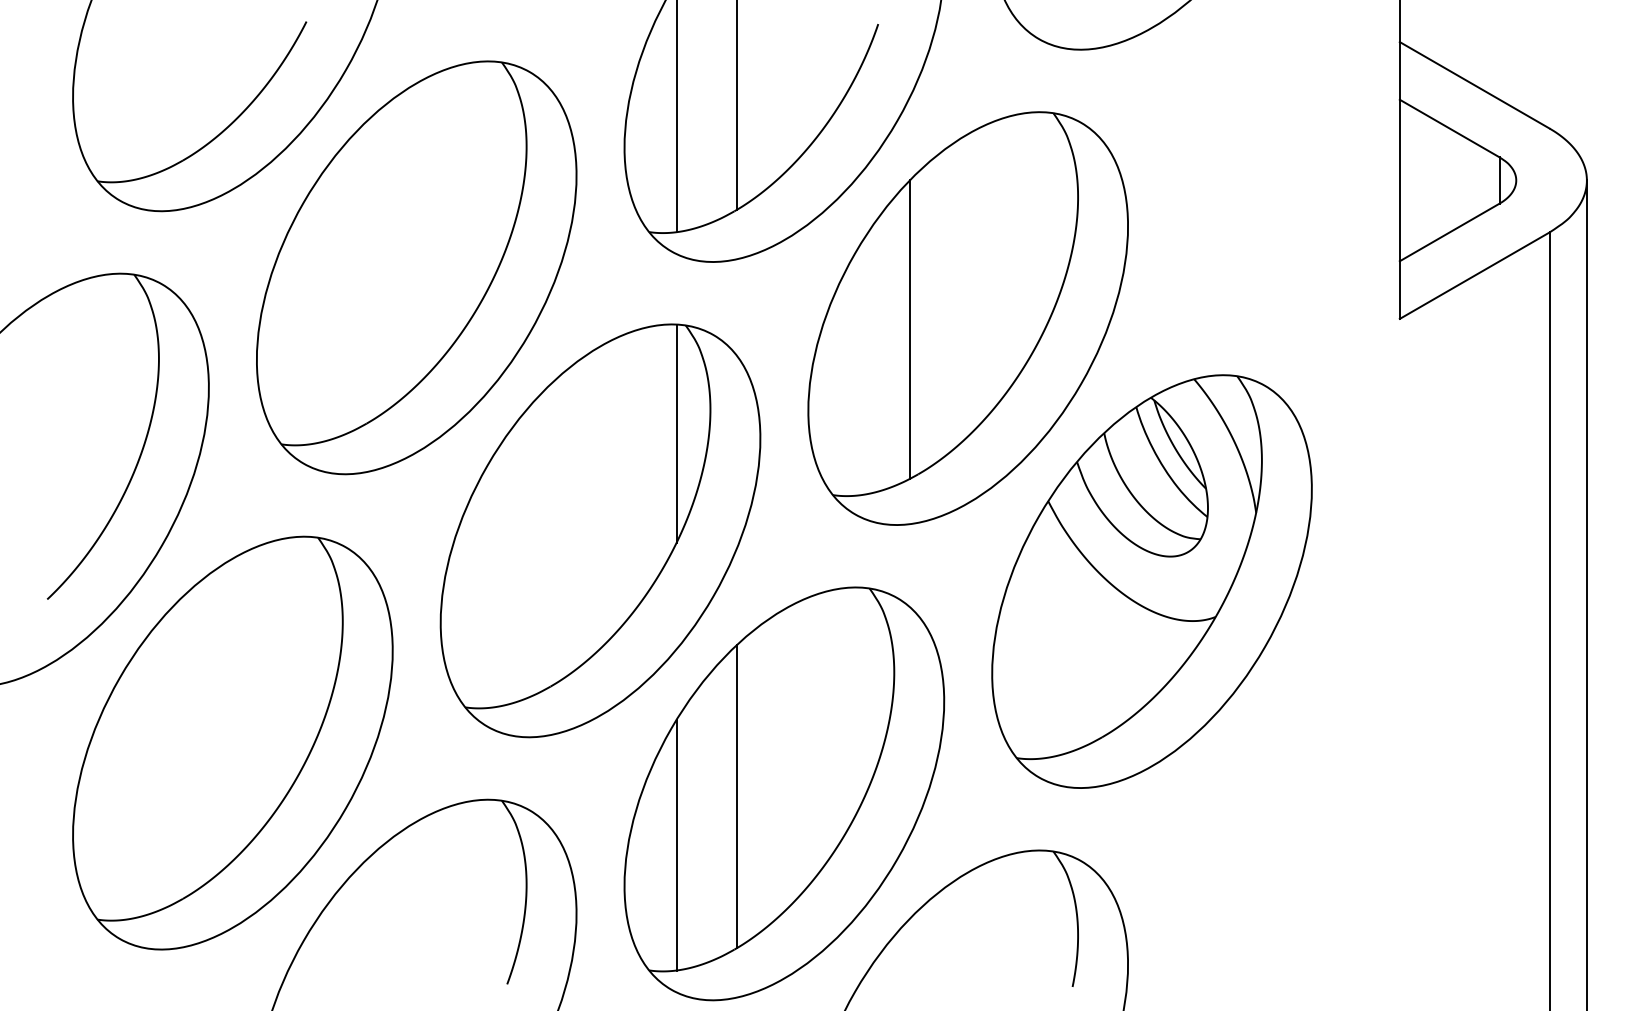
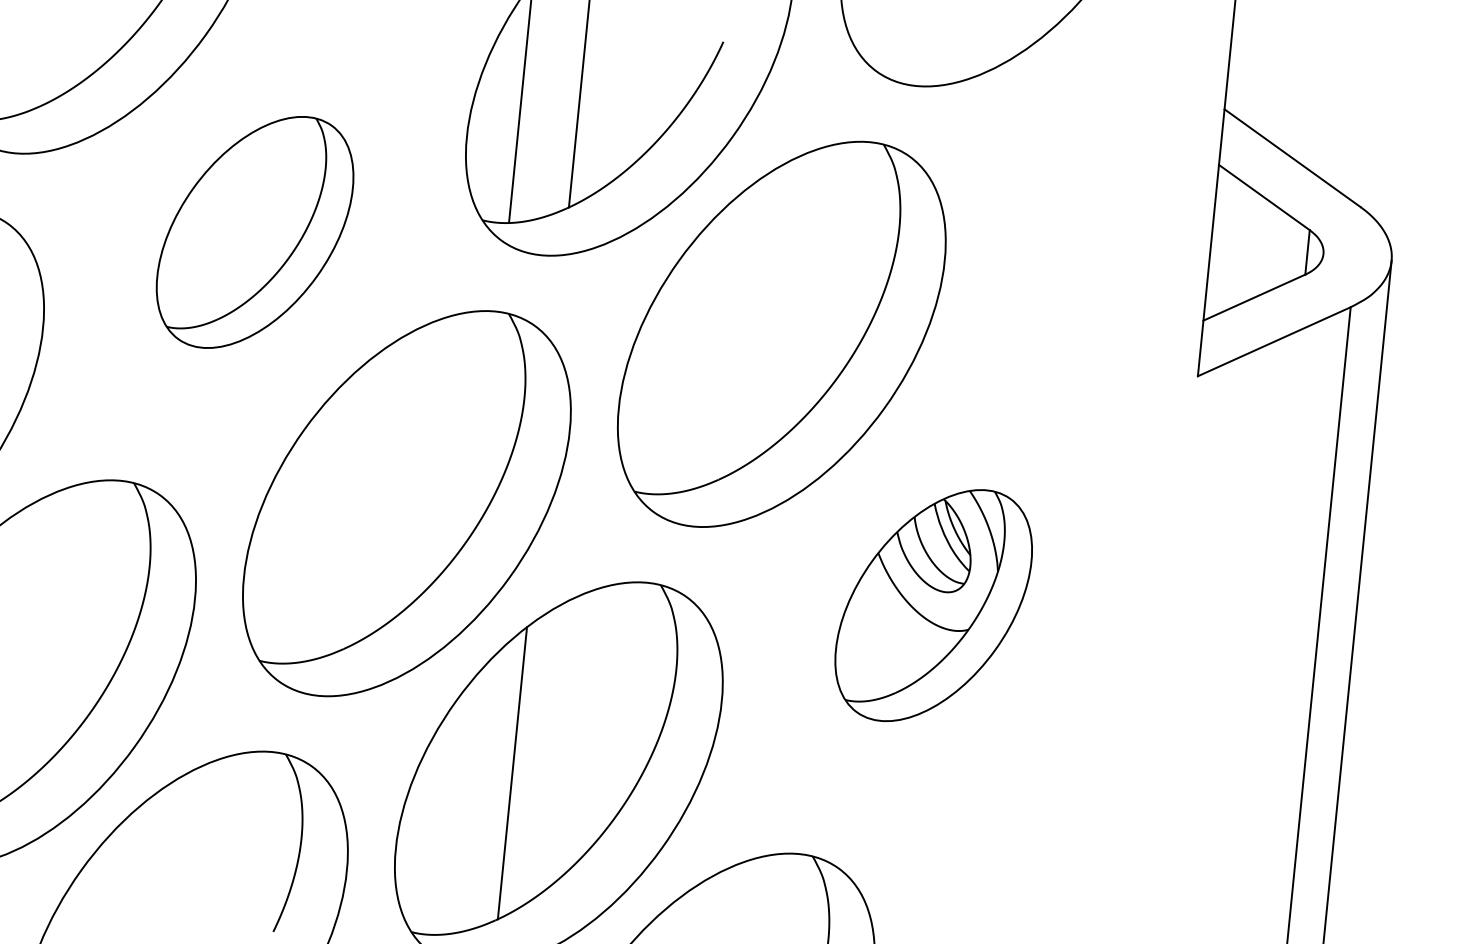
part: (416, 267) -> (254, 232), size x0.6
line: (910, 329) -> (725, 339), removed
line: (676, 433) -> (489, 417), removed
part: (1151, 581) -> (933, 605), size x0.6
line: (676, 844) -> (449, 813), removed

